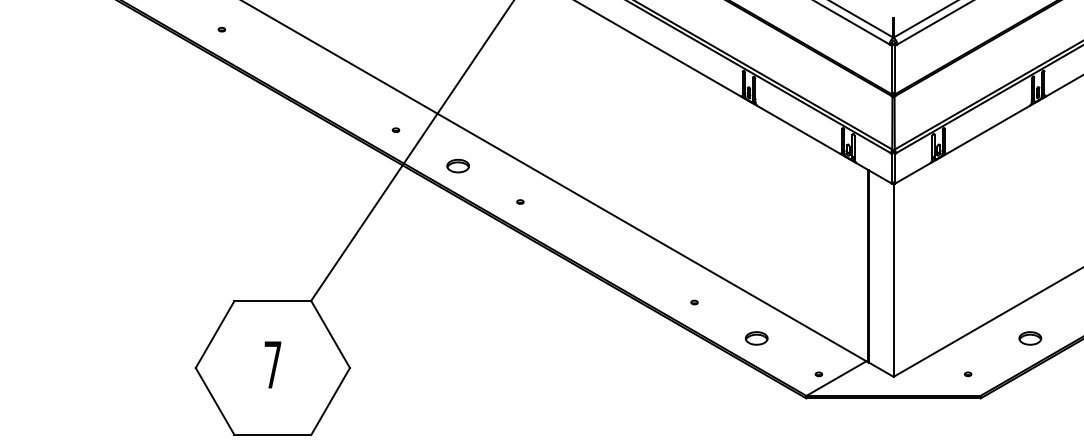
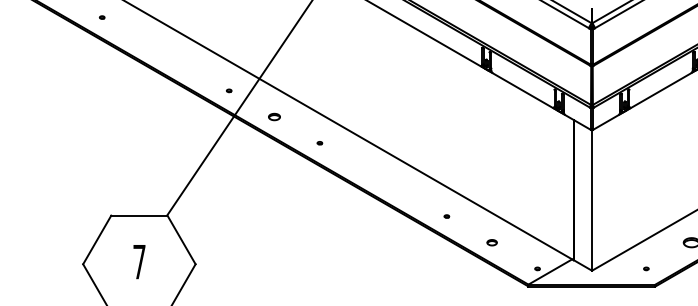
part: (457, 165) -> (274, 116), size x0.7
part: (756, 338) -> (492, 242), size x0.6

